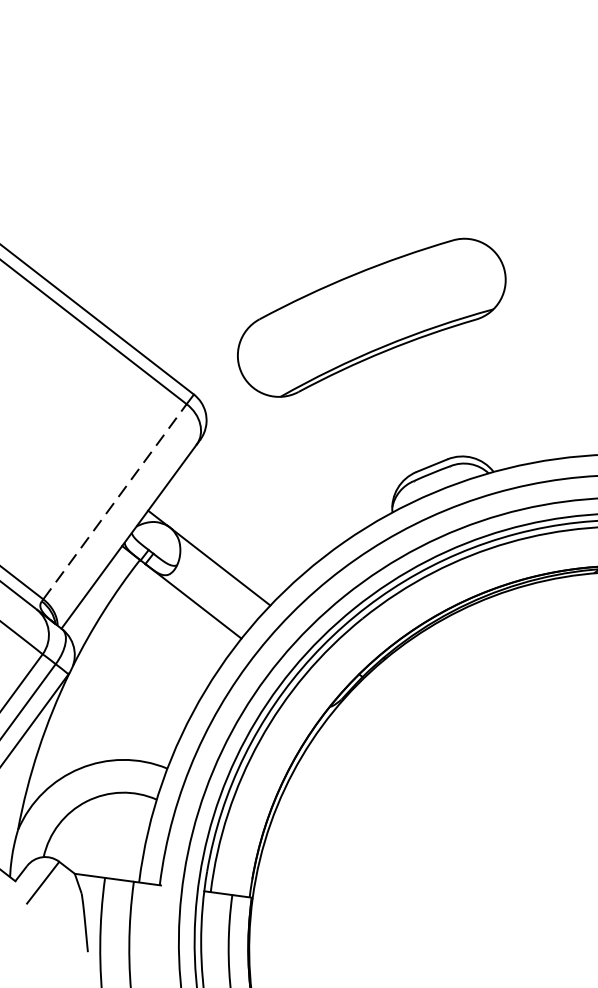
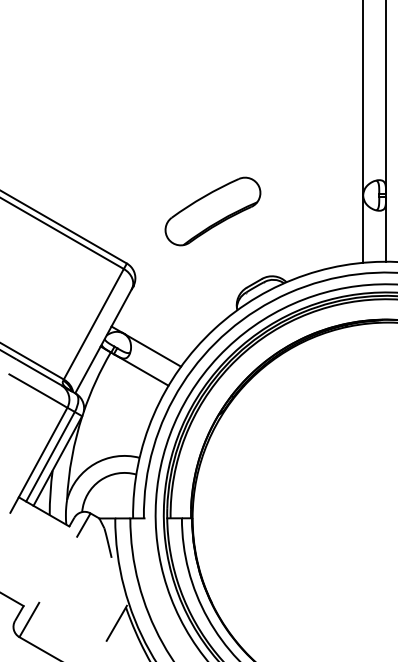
part: (370, 317) -> (212, 211), size x0.71
line: (114, 502) -> (93, 324), dashed -> solid

